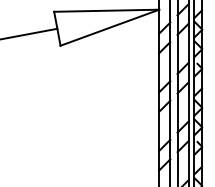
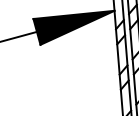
fill: (106, 27) -> (74, 27), added

